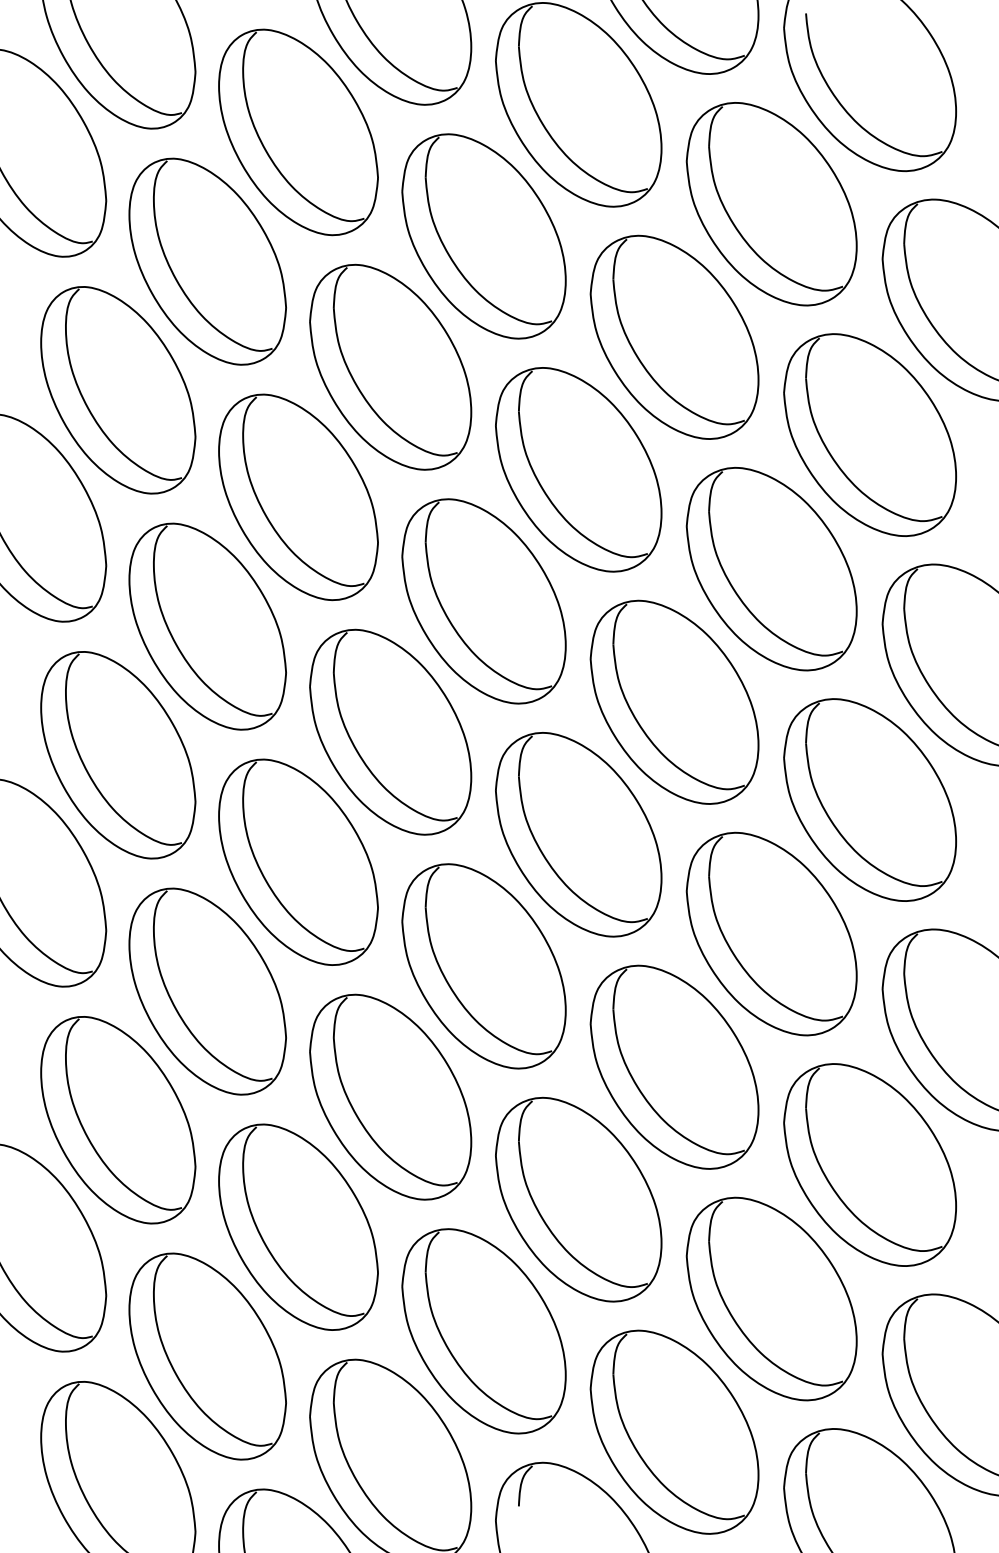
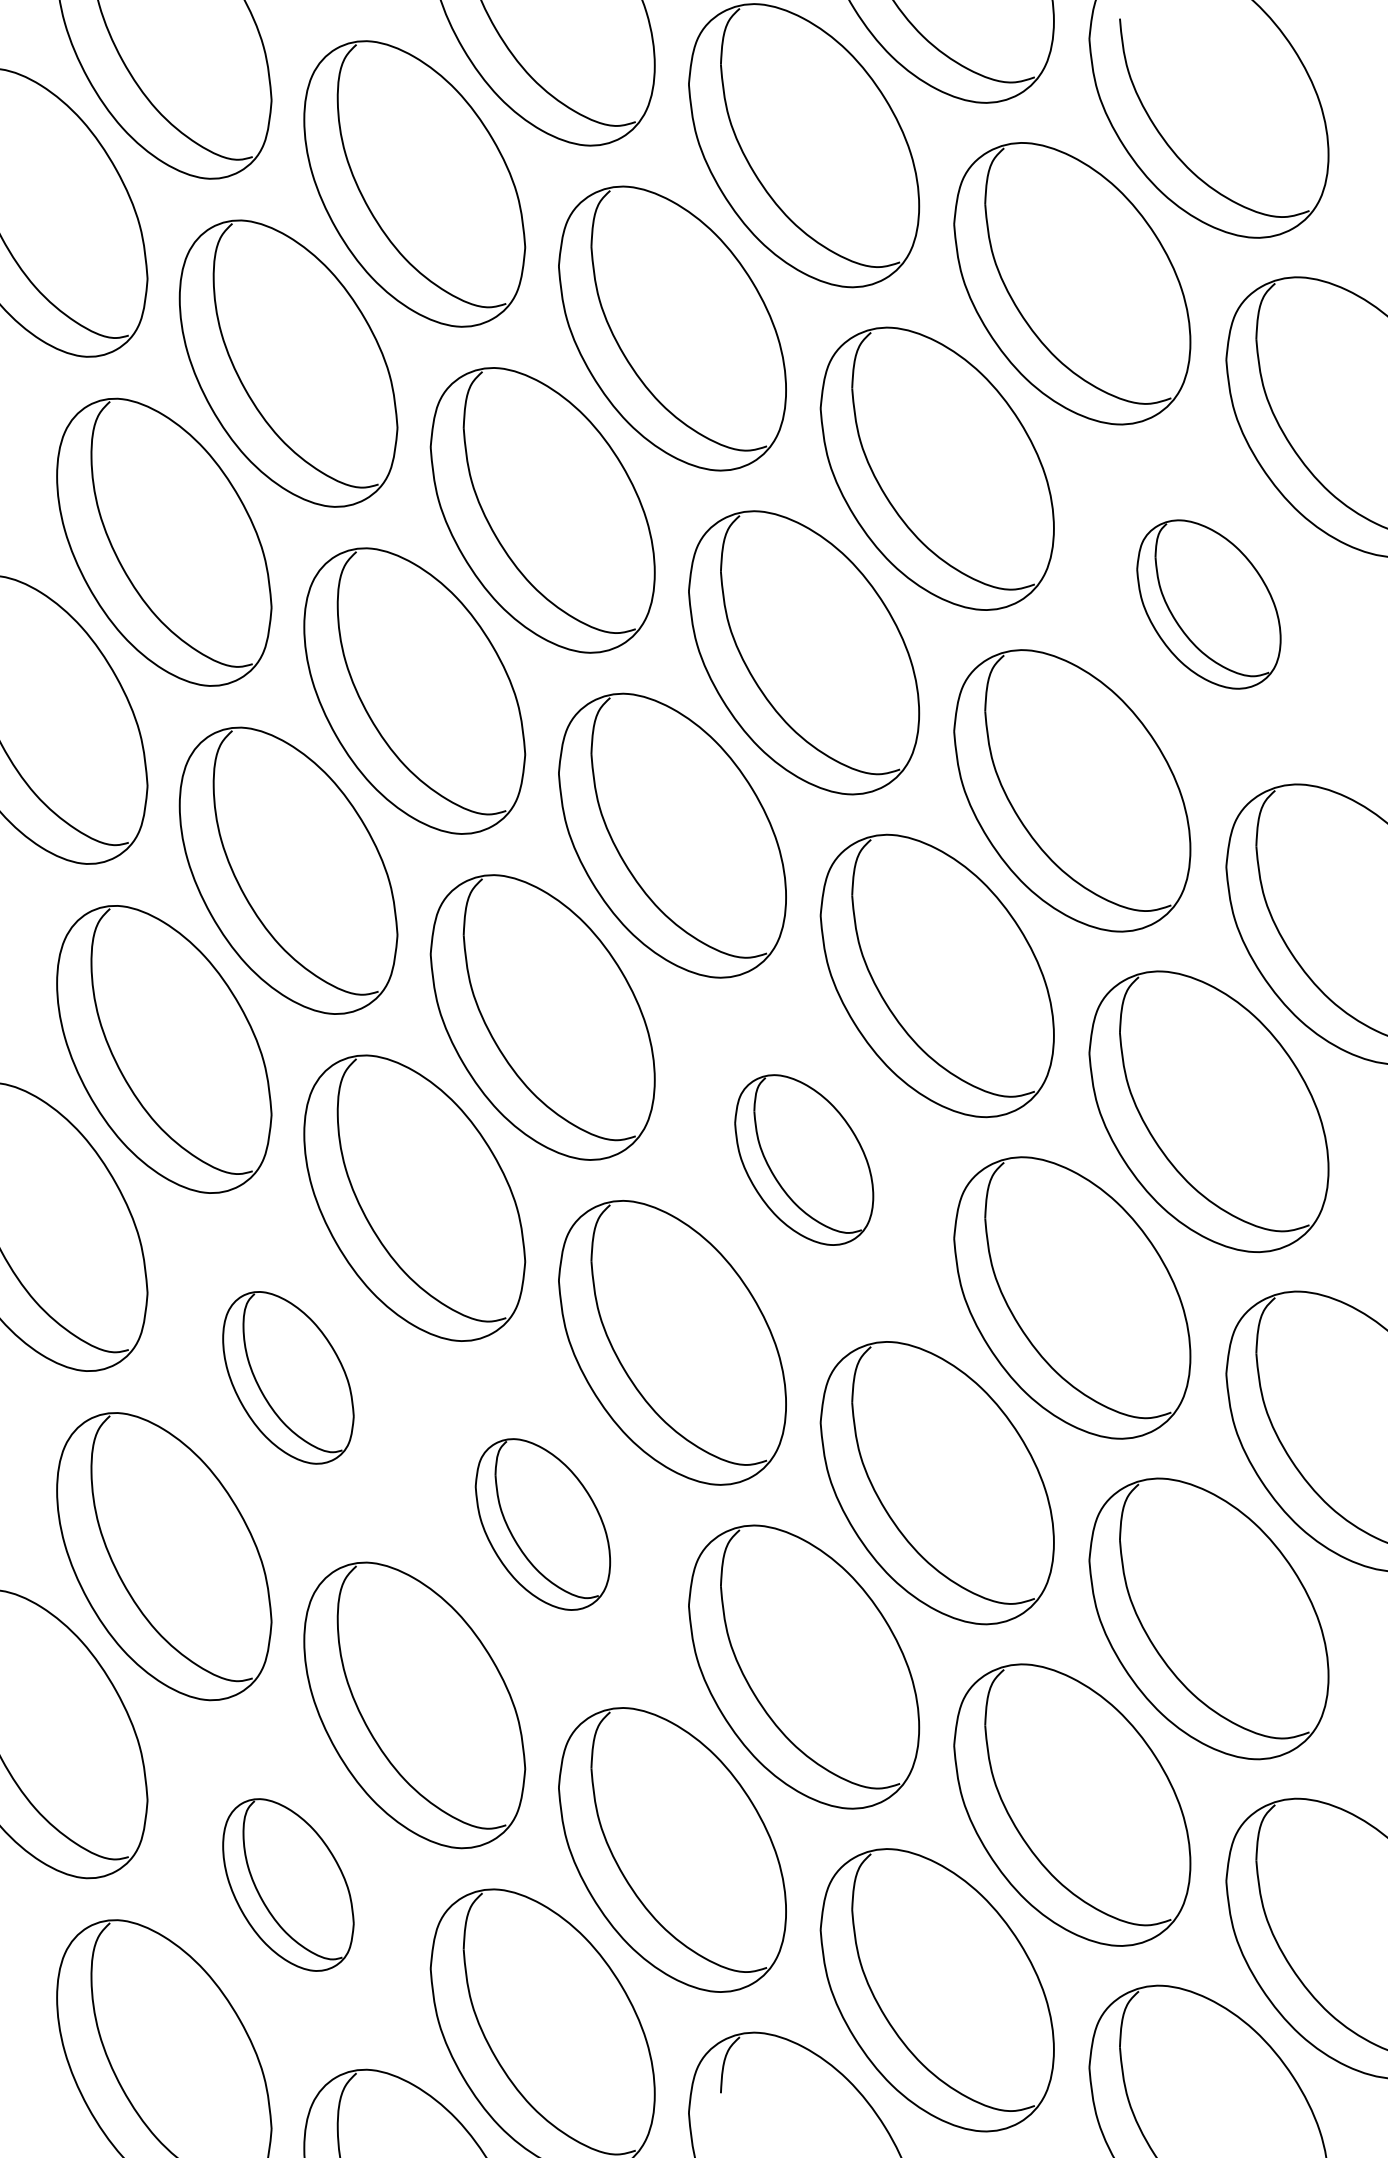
part: (869, 434) -> (1208, 603), size x0.6
part: (578, 834) -> (803, 1159), size x0.6
part: (207, 991) -> (288, 1377), size x0.6
part: (390, 1096) -> (542, 1523), size x0.6
part: (207, 1356) -> (288, 1884), size x0.6

